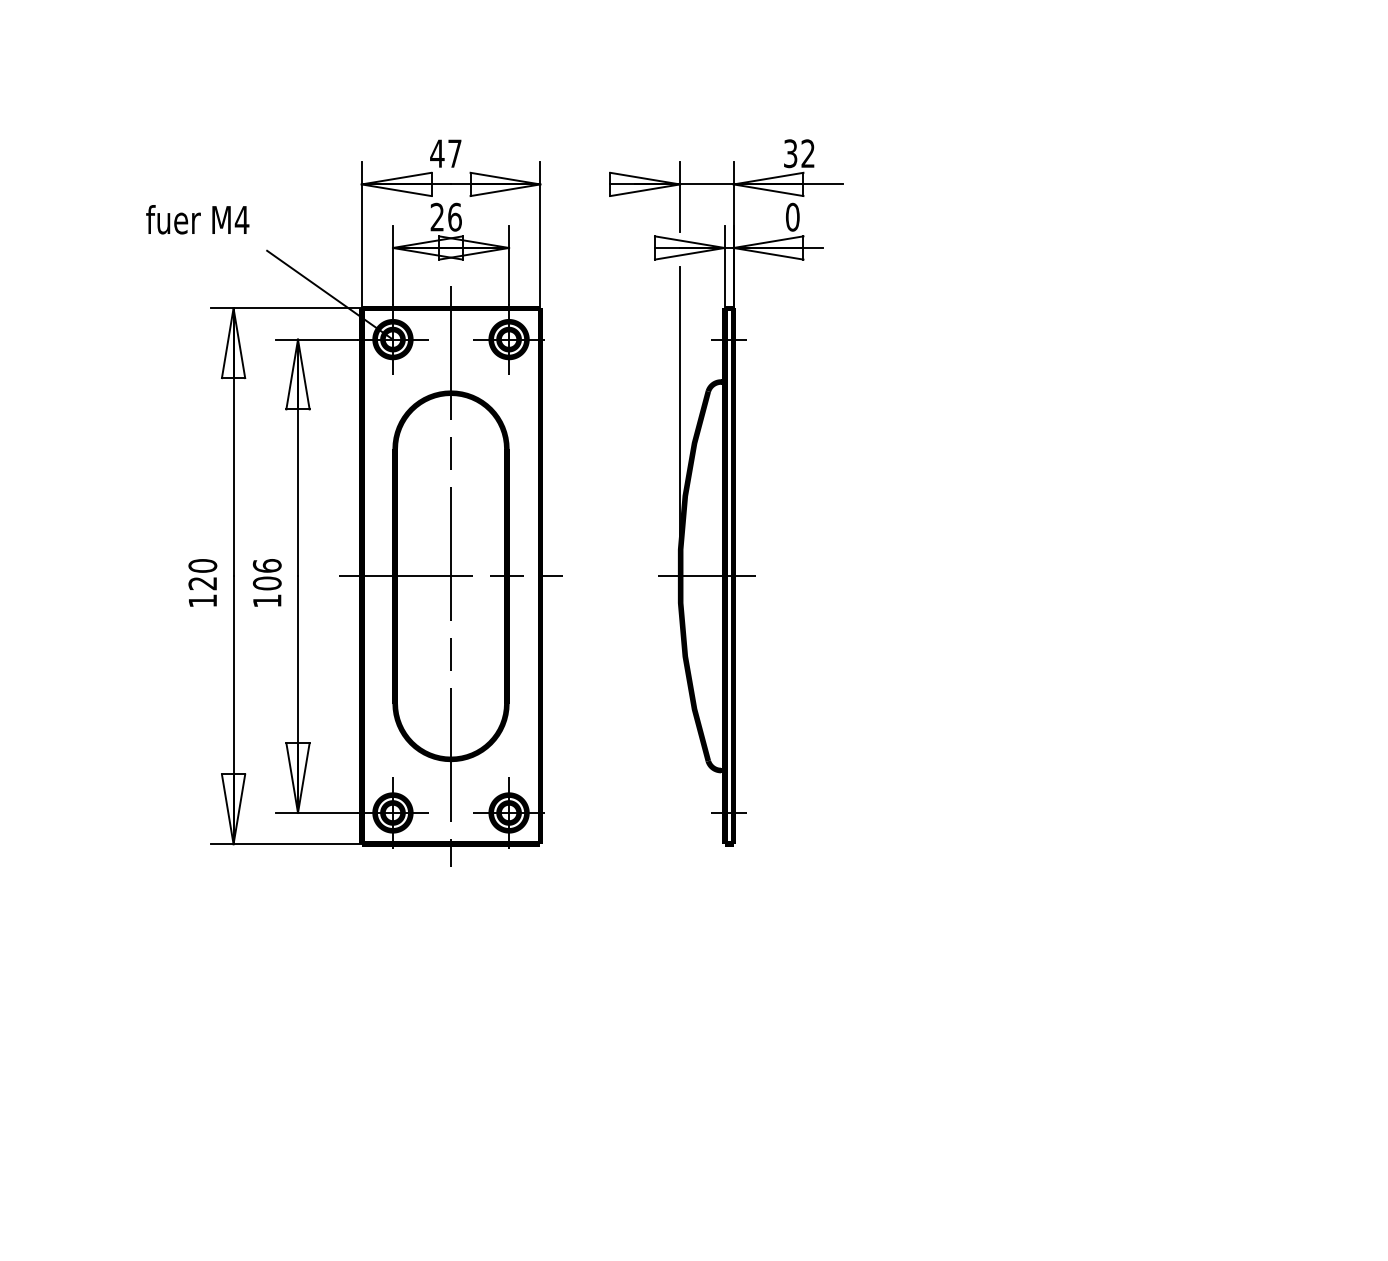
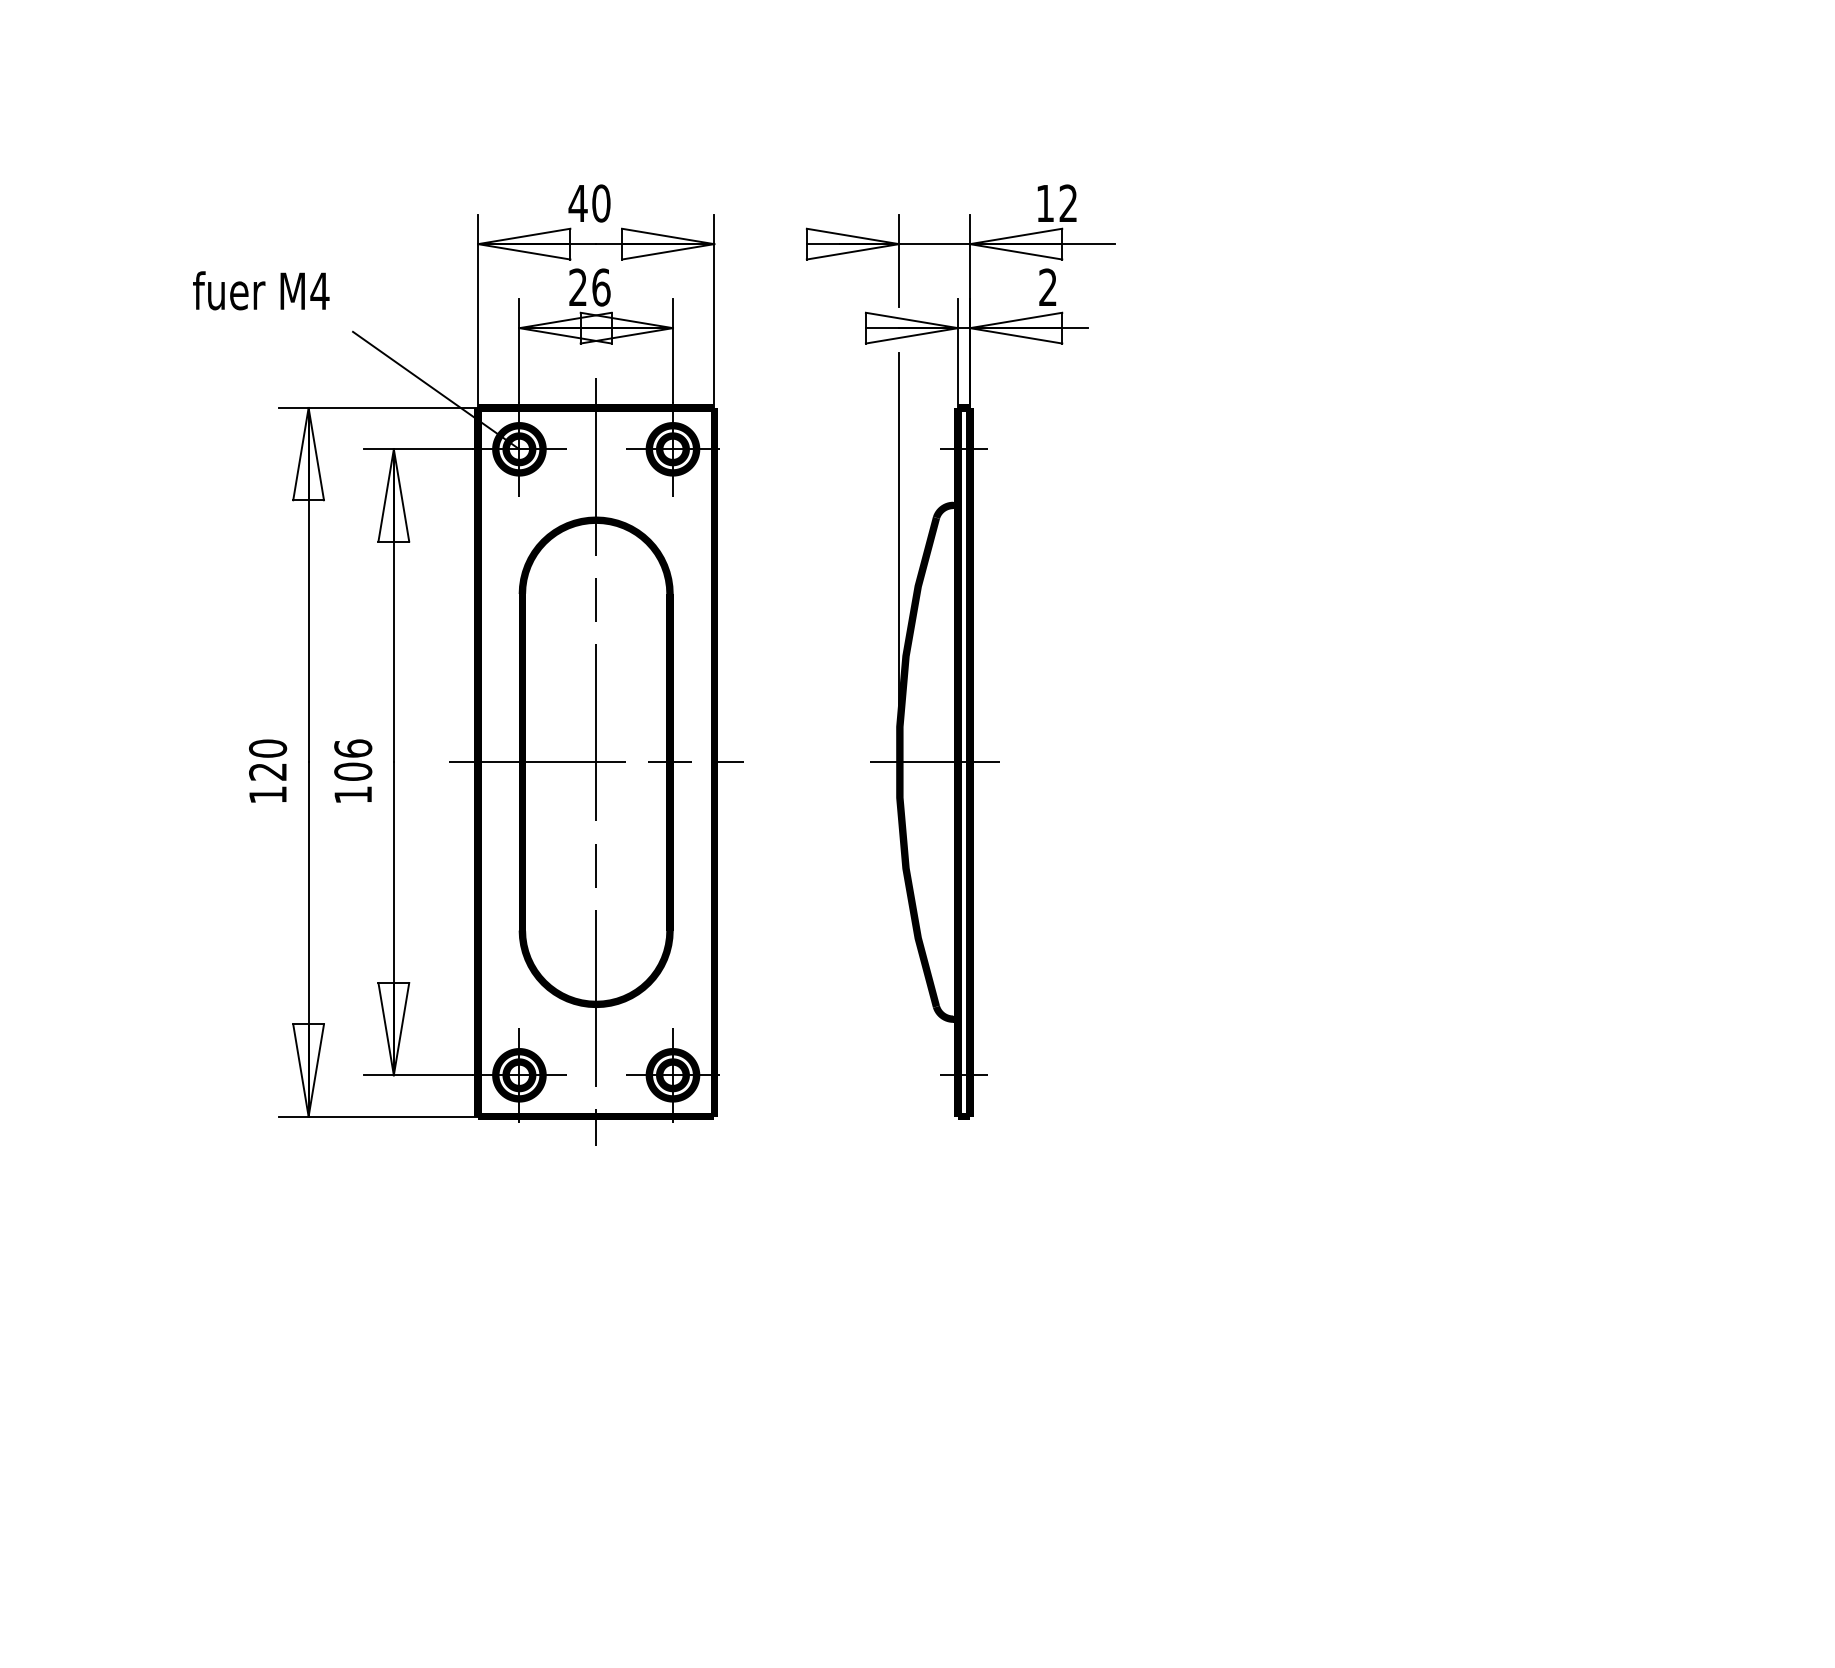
text: (455, 153) -> (601, 203), 47 -> 40
text: (790, 153) -> (1044, 203), 32 -> 12
text: (793, 217) -> (1048, 287), 0 -> 2

